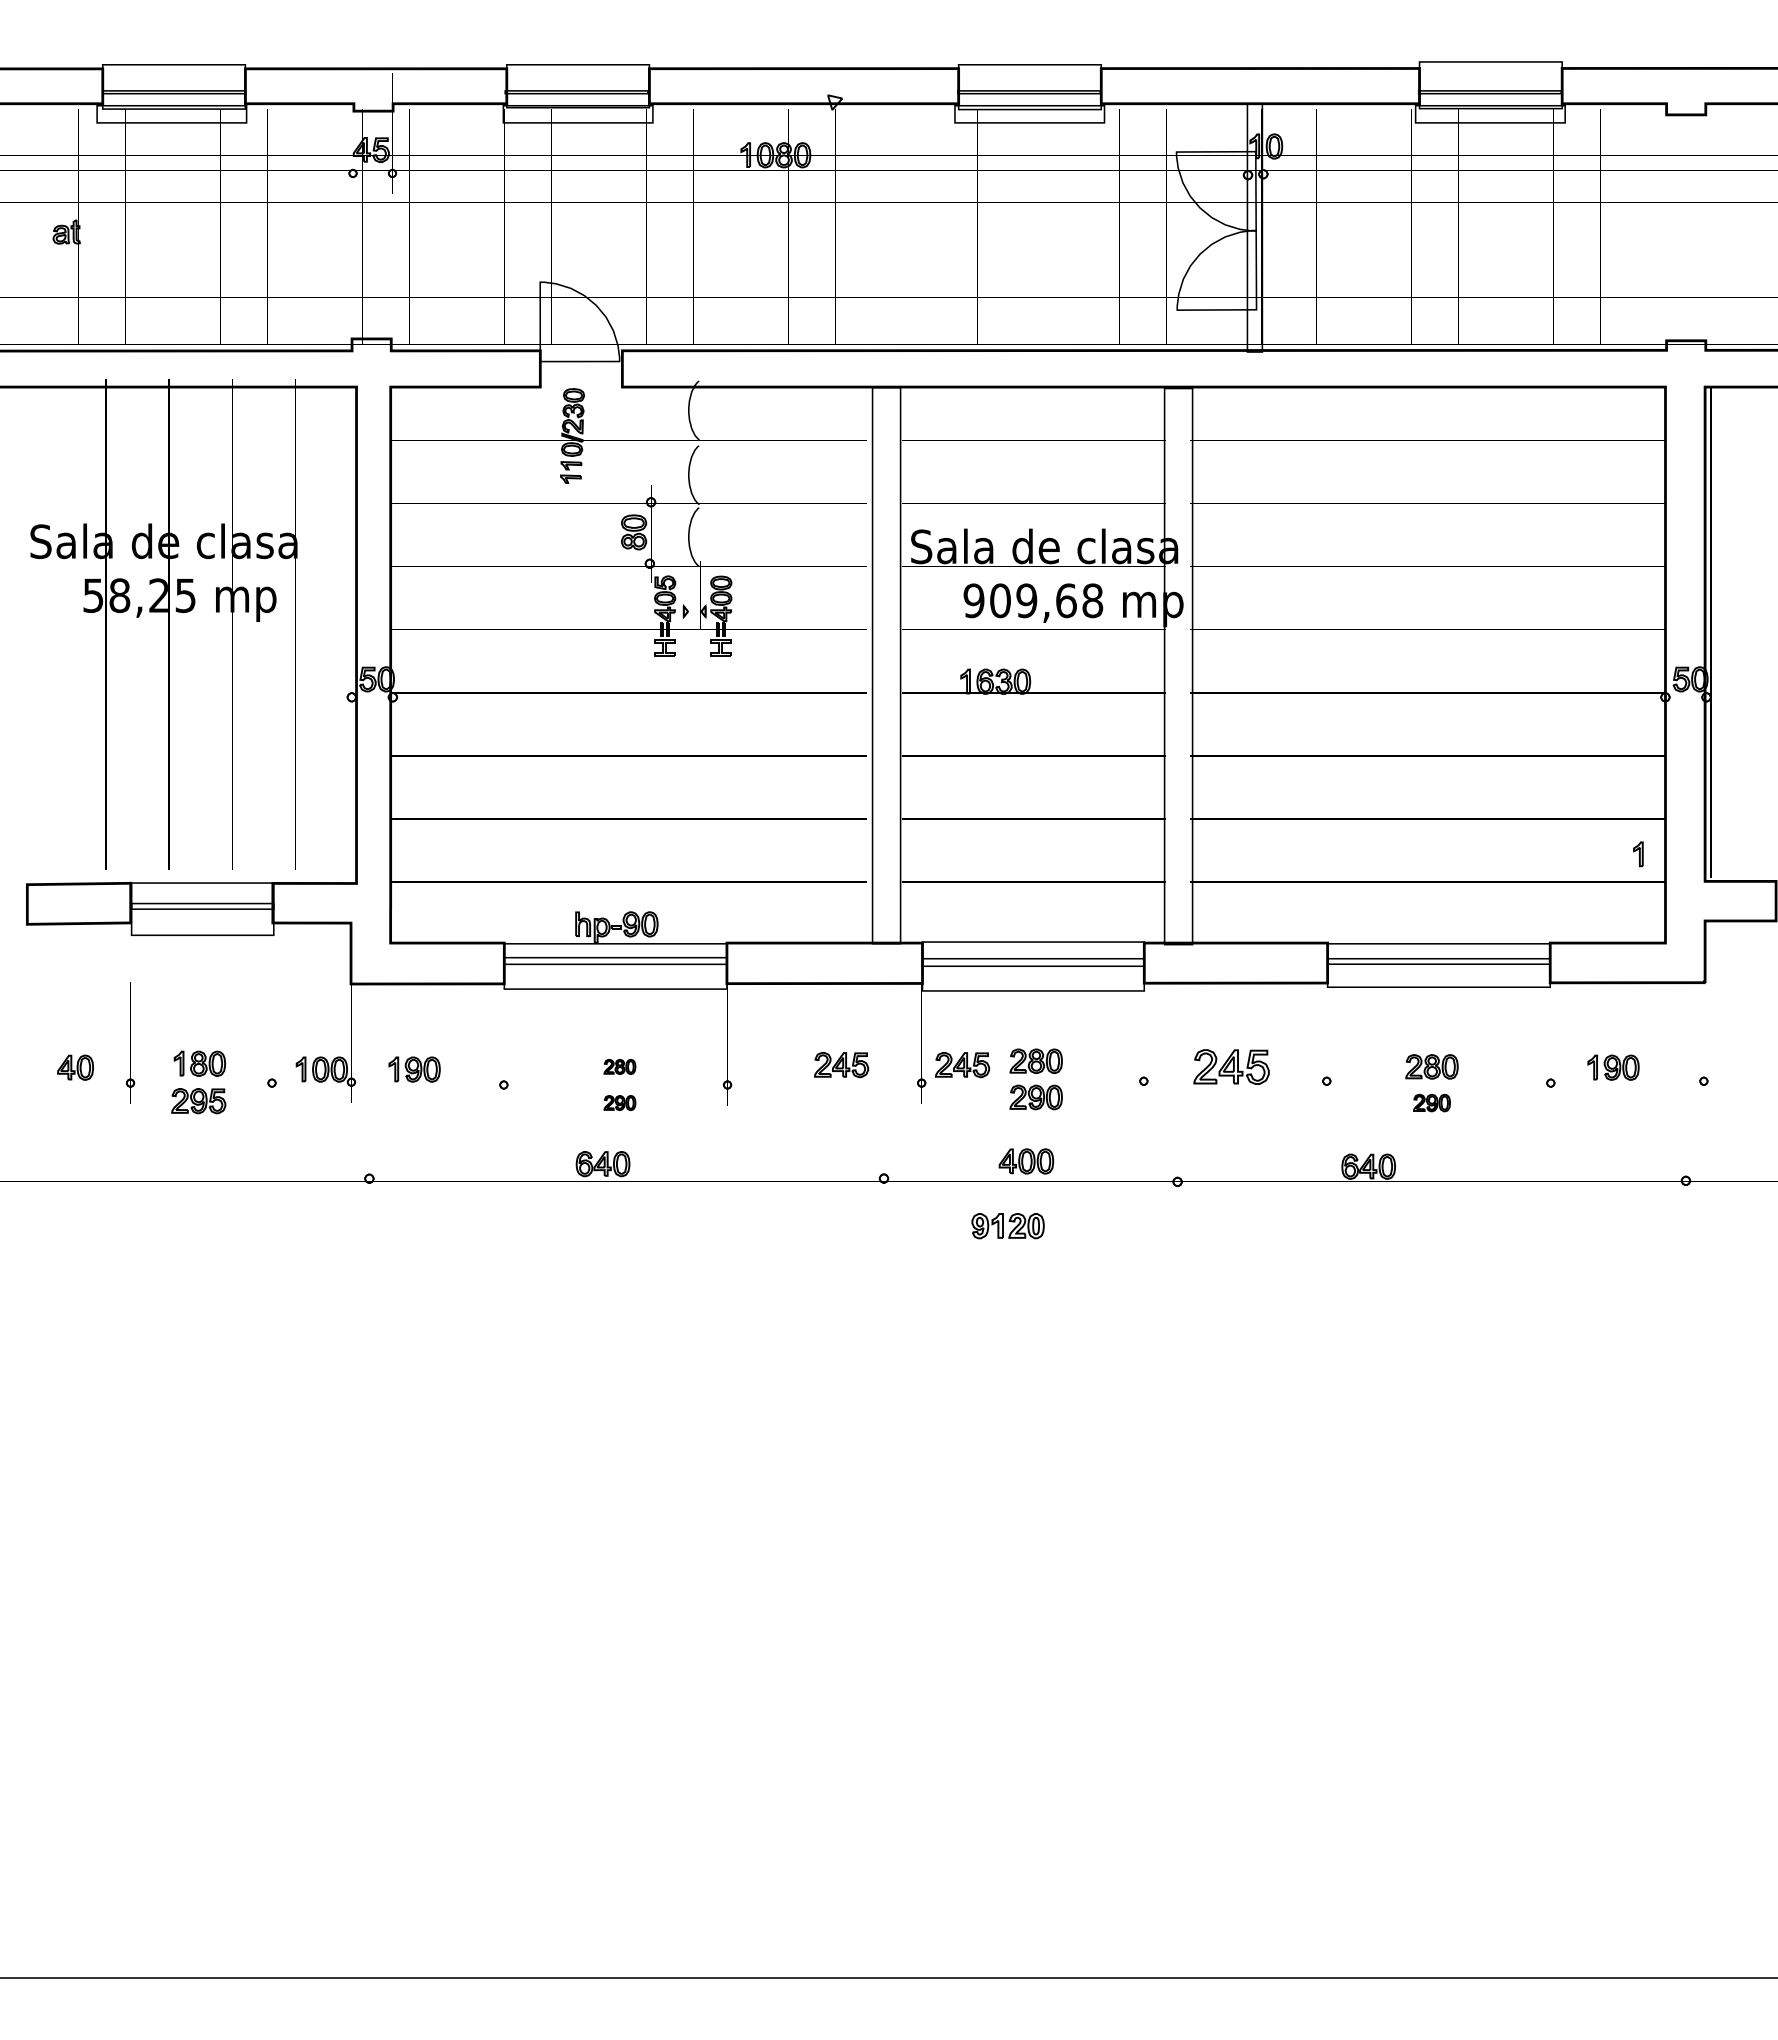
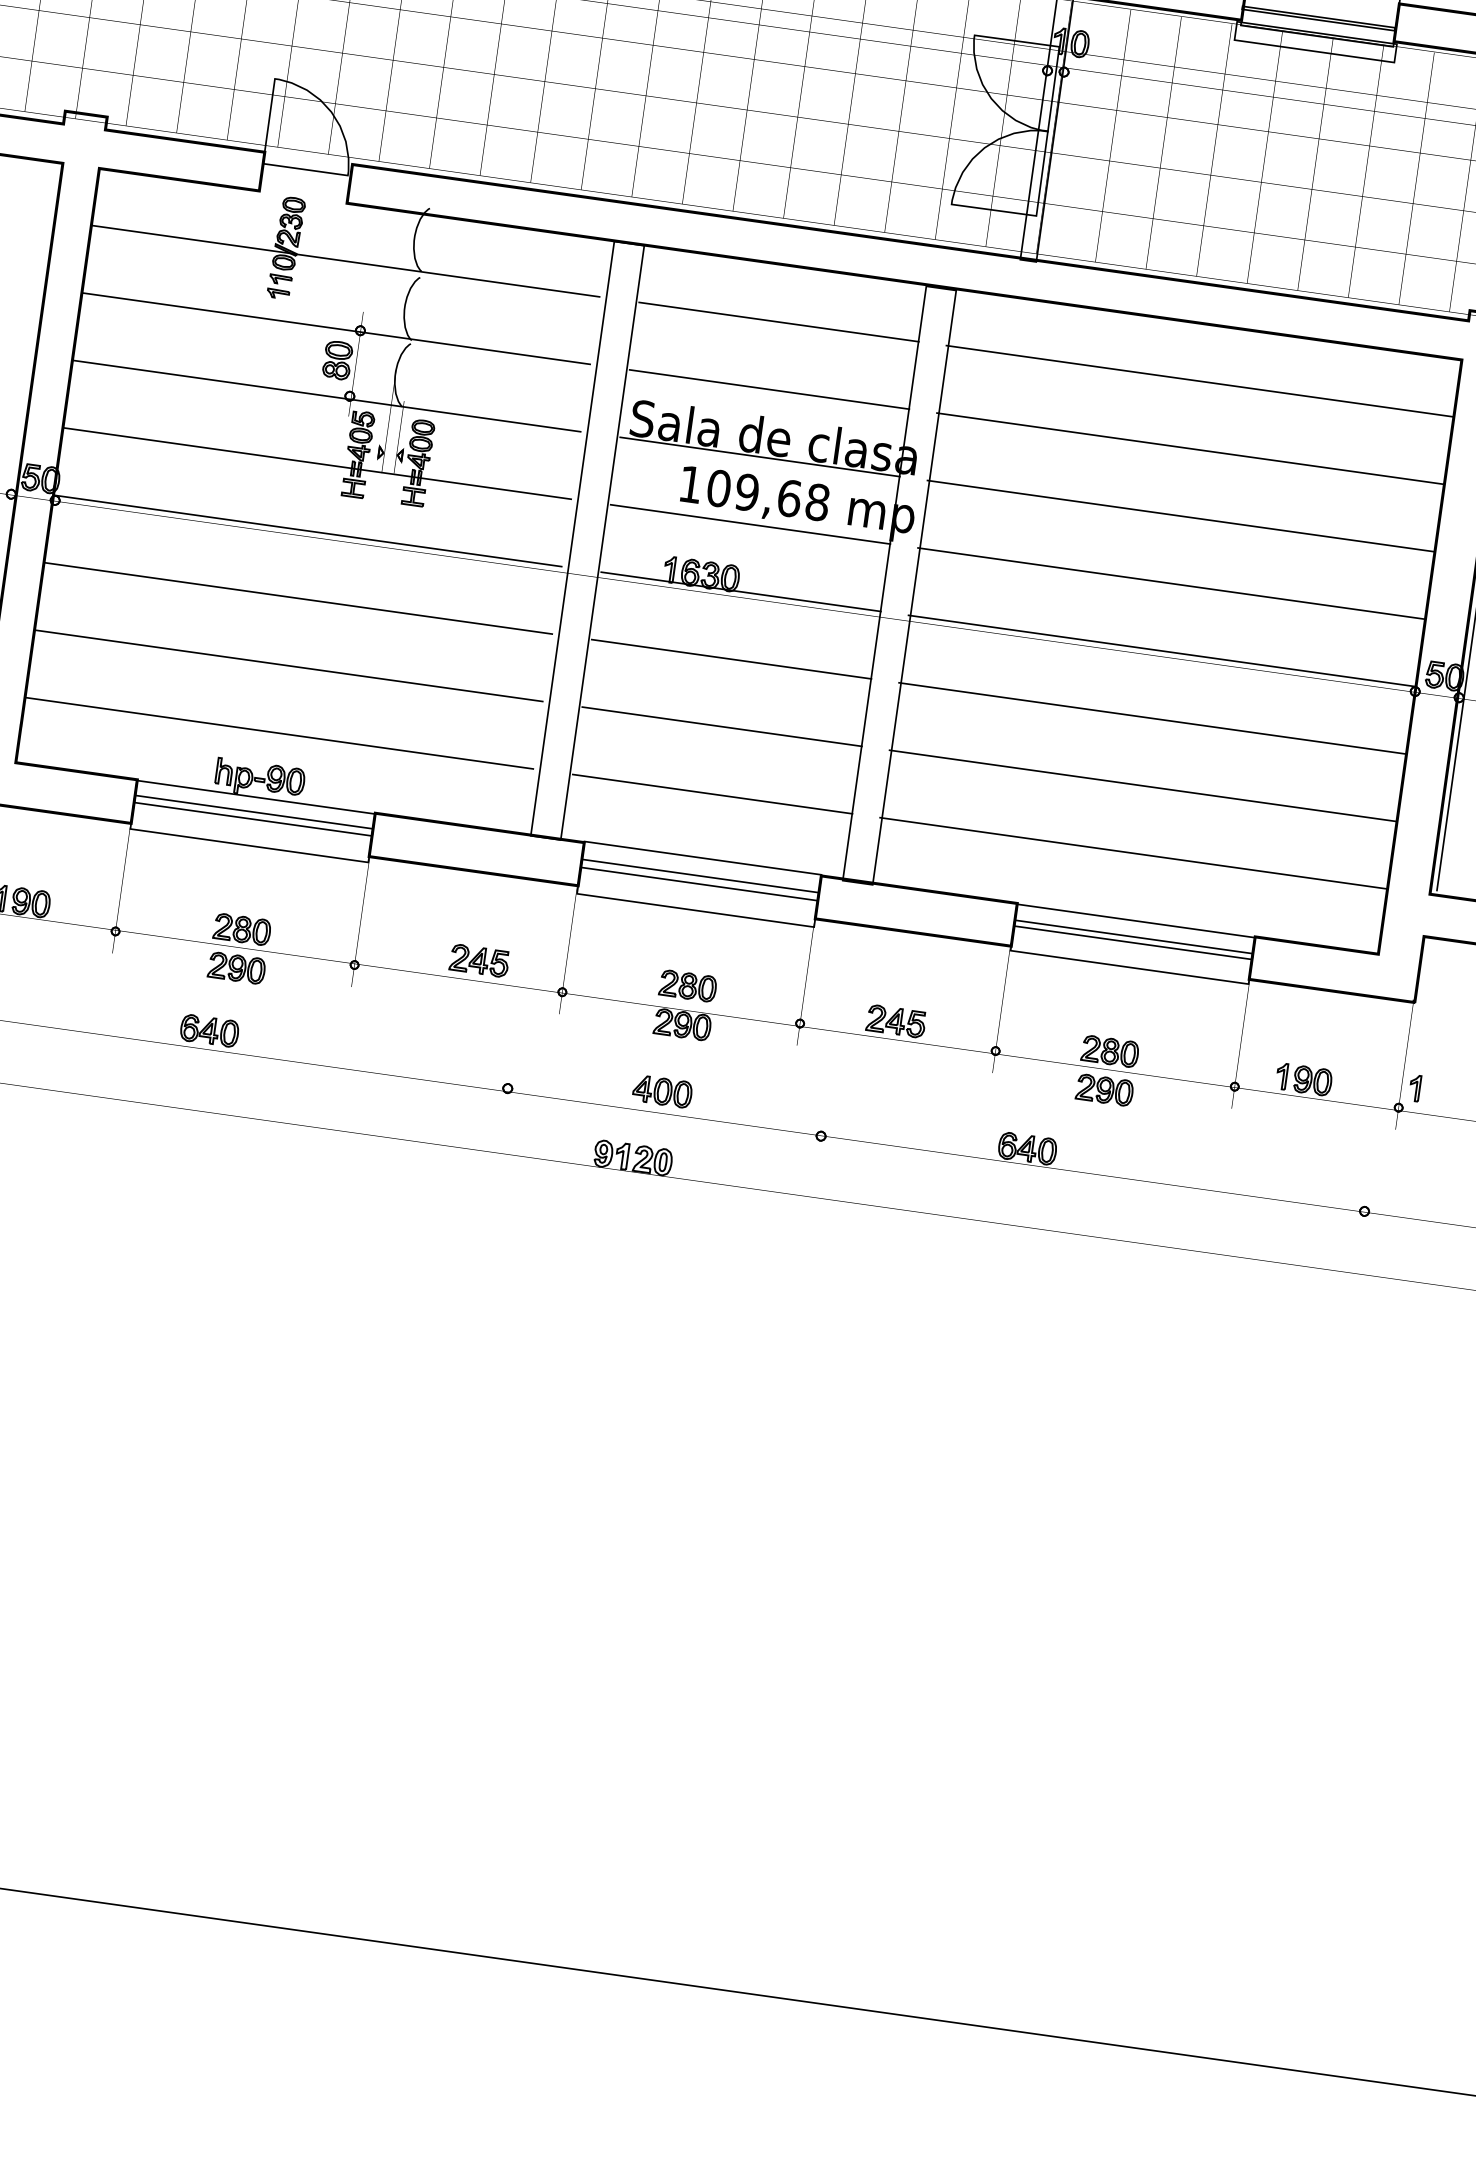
text: (973, 600) -> (690, 484), 909,68 -> 109,68
part: (1638, 854) -> (1415, 1088), moved
part: (962, 1065) -> (608, 979), removed
part: (619, 1066) -> (241, 929), size x1.67
part: (1231, 1066) -> (896, 1020), size x0.71
part: (619, 1102) -> (236, 967), size x1.67
part: (1431, 1102) -> (1104, 1089), size x1.43

